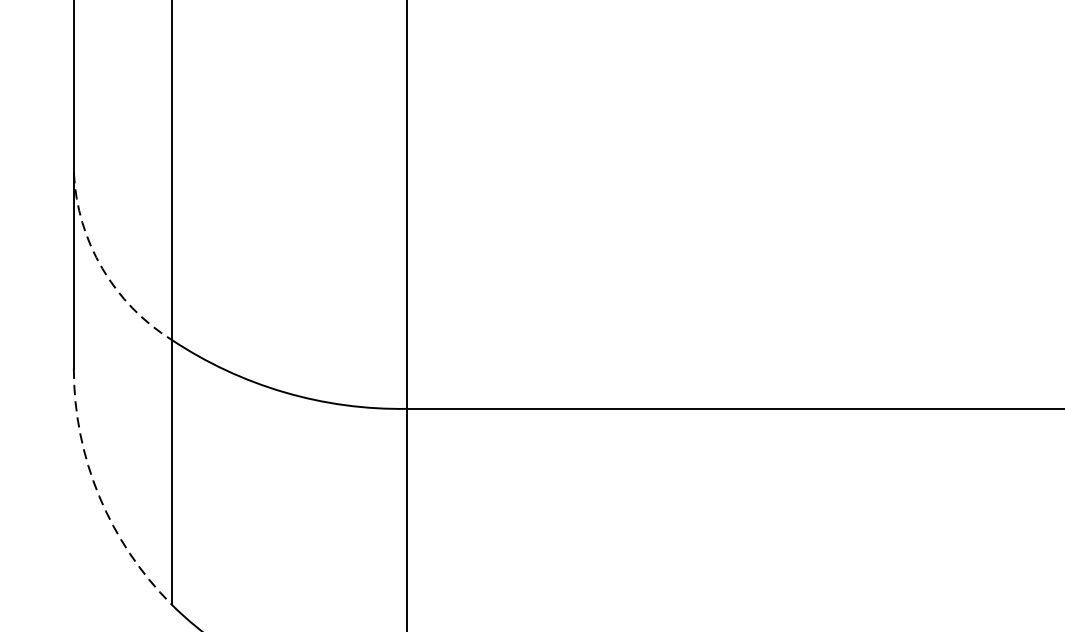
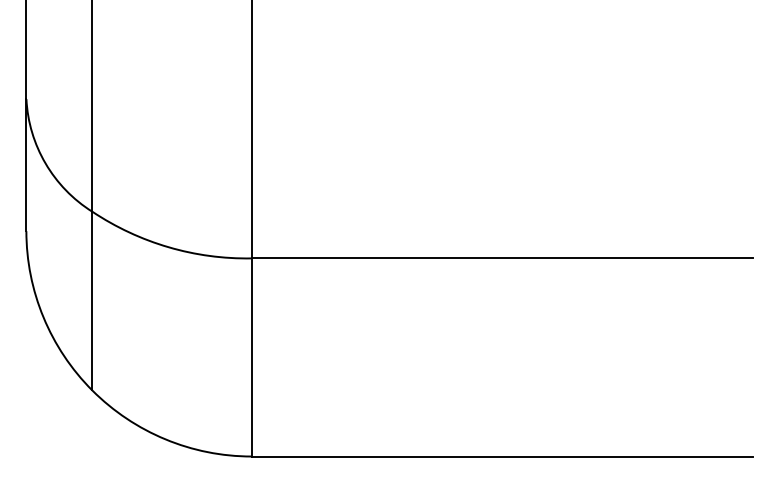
arc: (102, 268) -> (45, 163), dashed -> solid
arc: (99, 496) -> (43, 317), dashed -> solid

